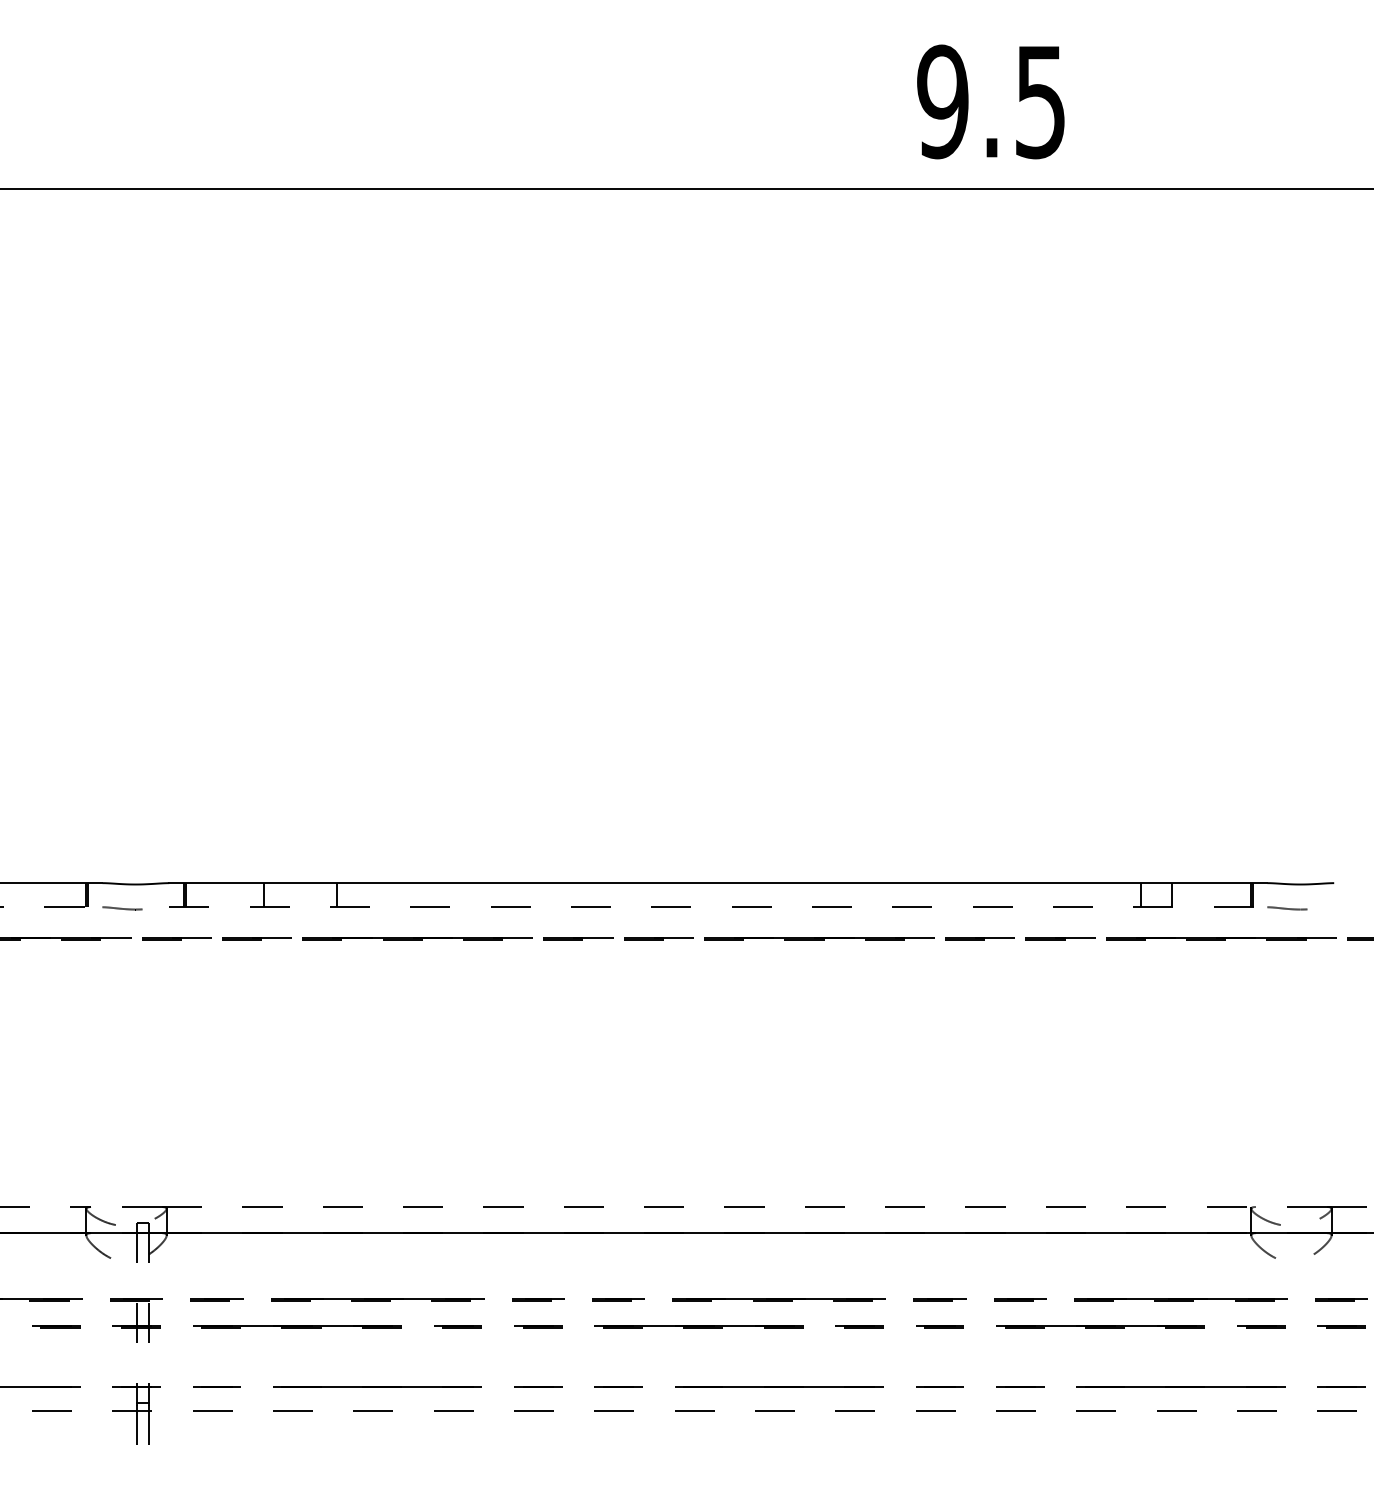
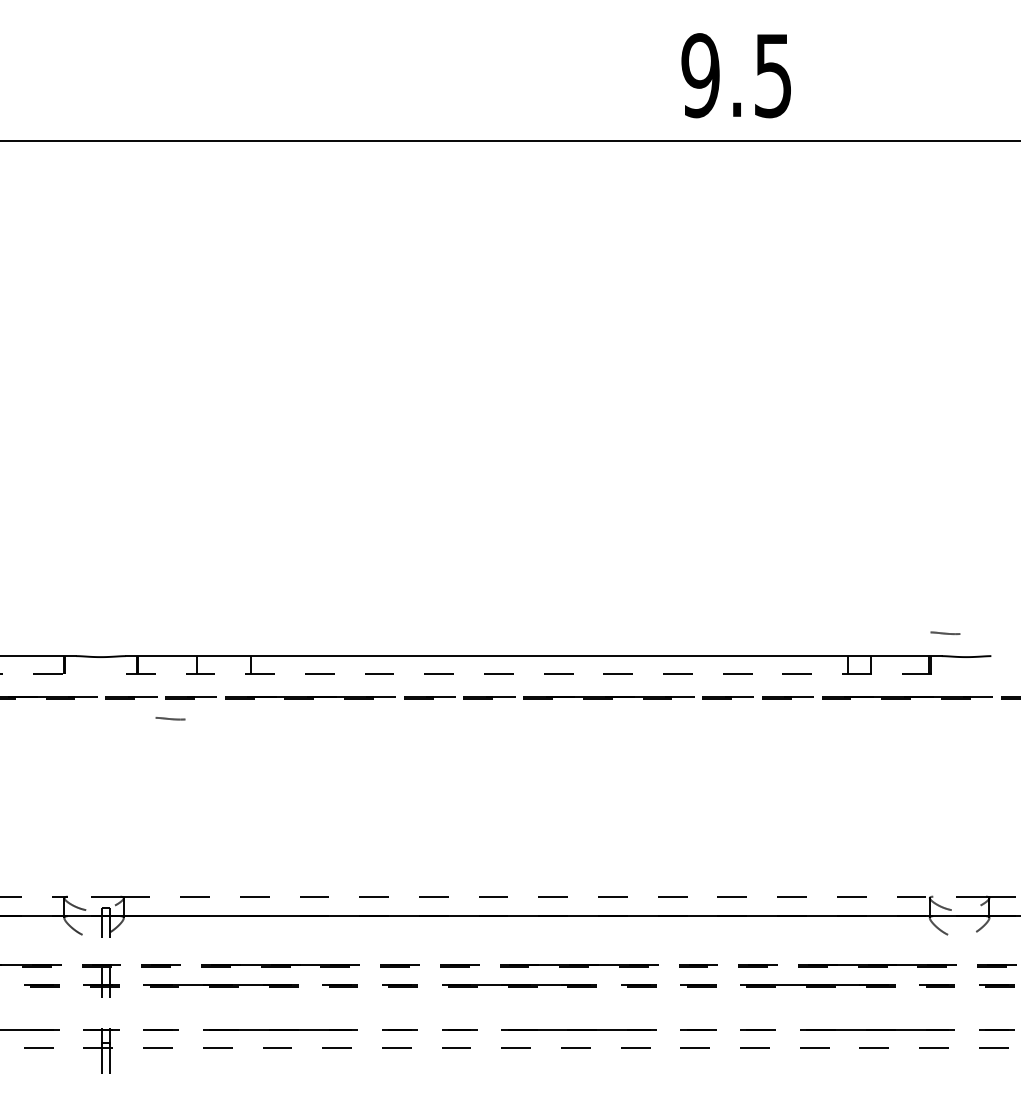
line: (122, 908) -> (170, 718), moved
line: (1287, 908) -> (945, 633), moved

